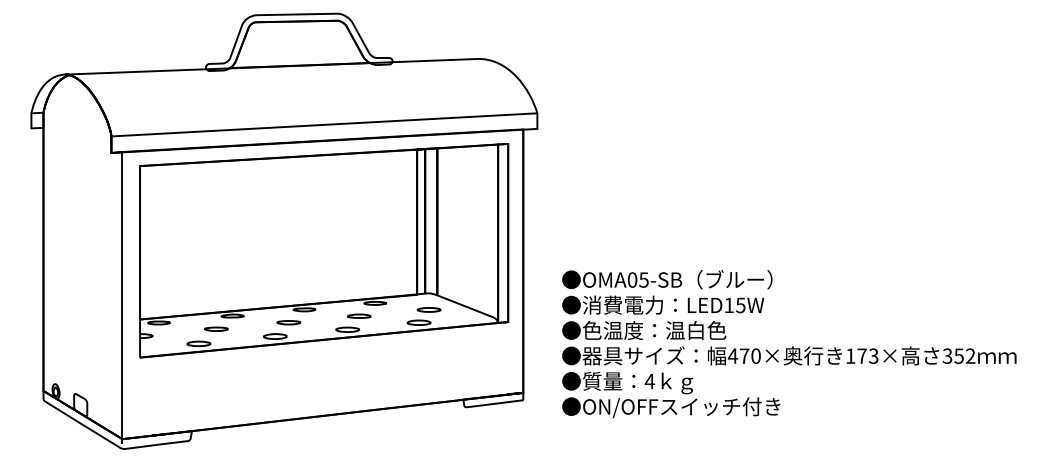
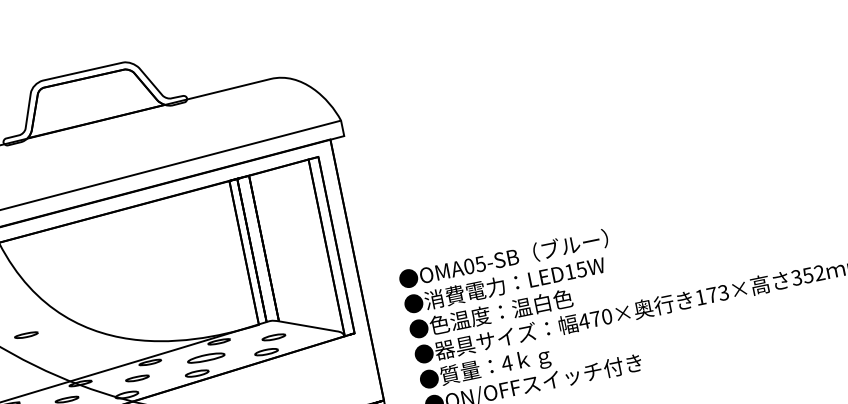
part: (189, 258) -> (26, 335), added
part: (358, 315) -> (205, 357), size x1.6

